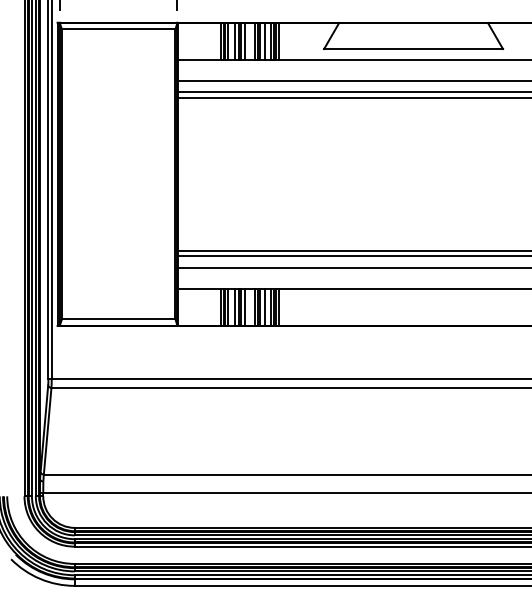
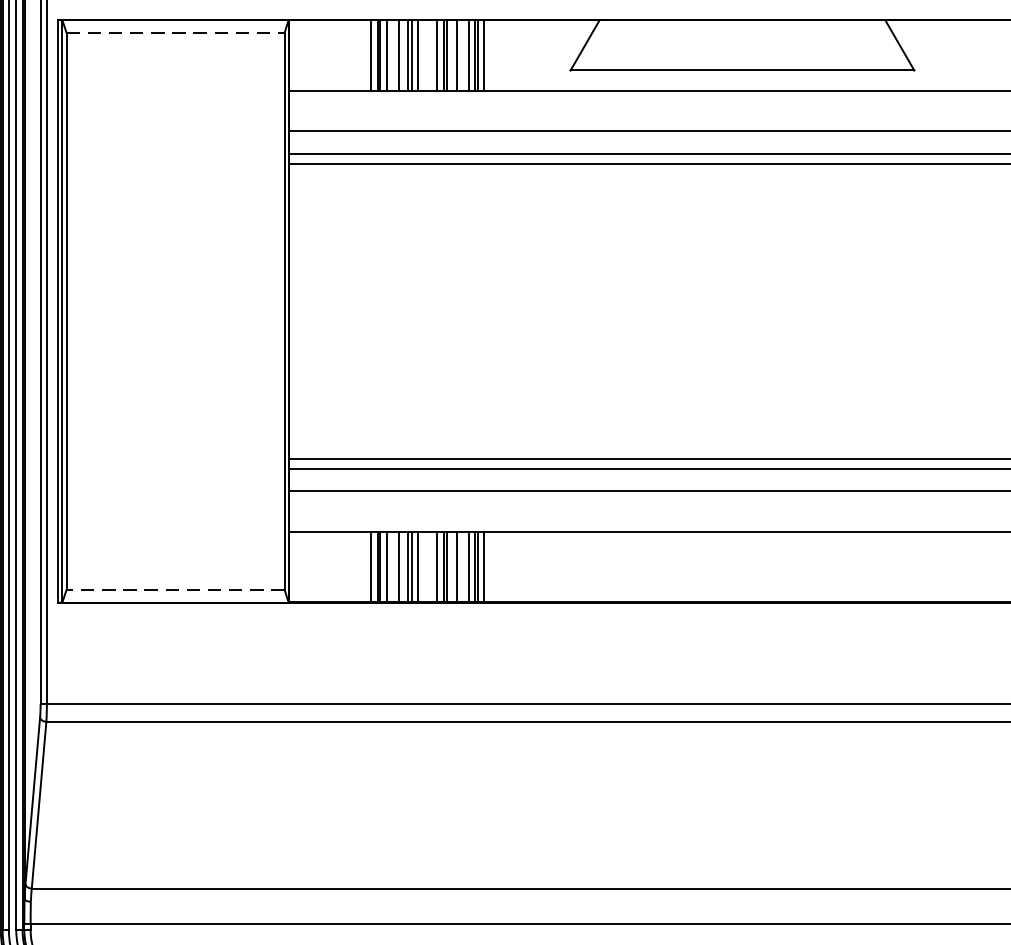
line: (118, 29) -> (175, 33), solid -> dashed
line: (118, 319) -> (175, 590), solid -> dashed

